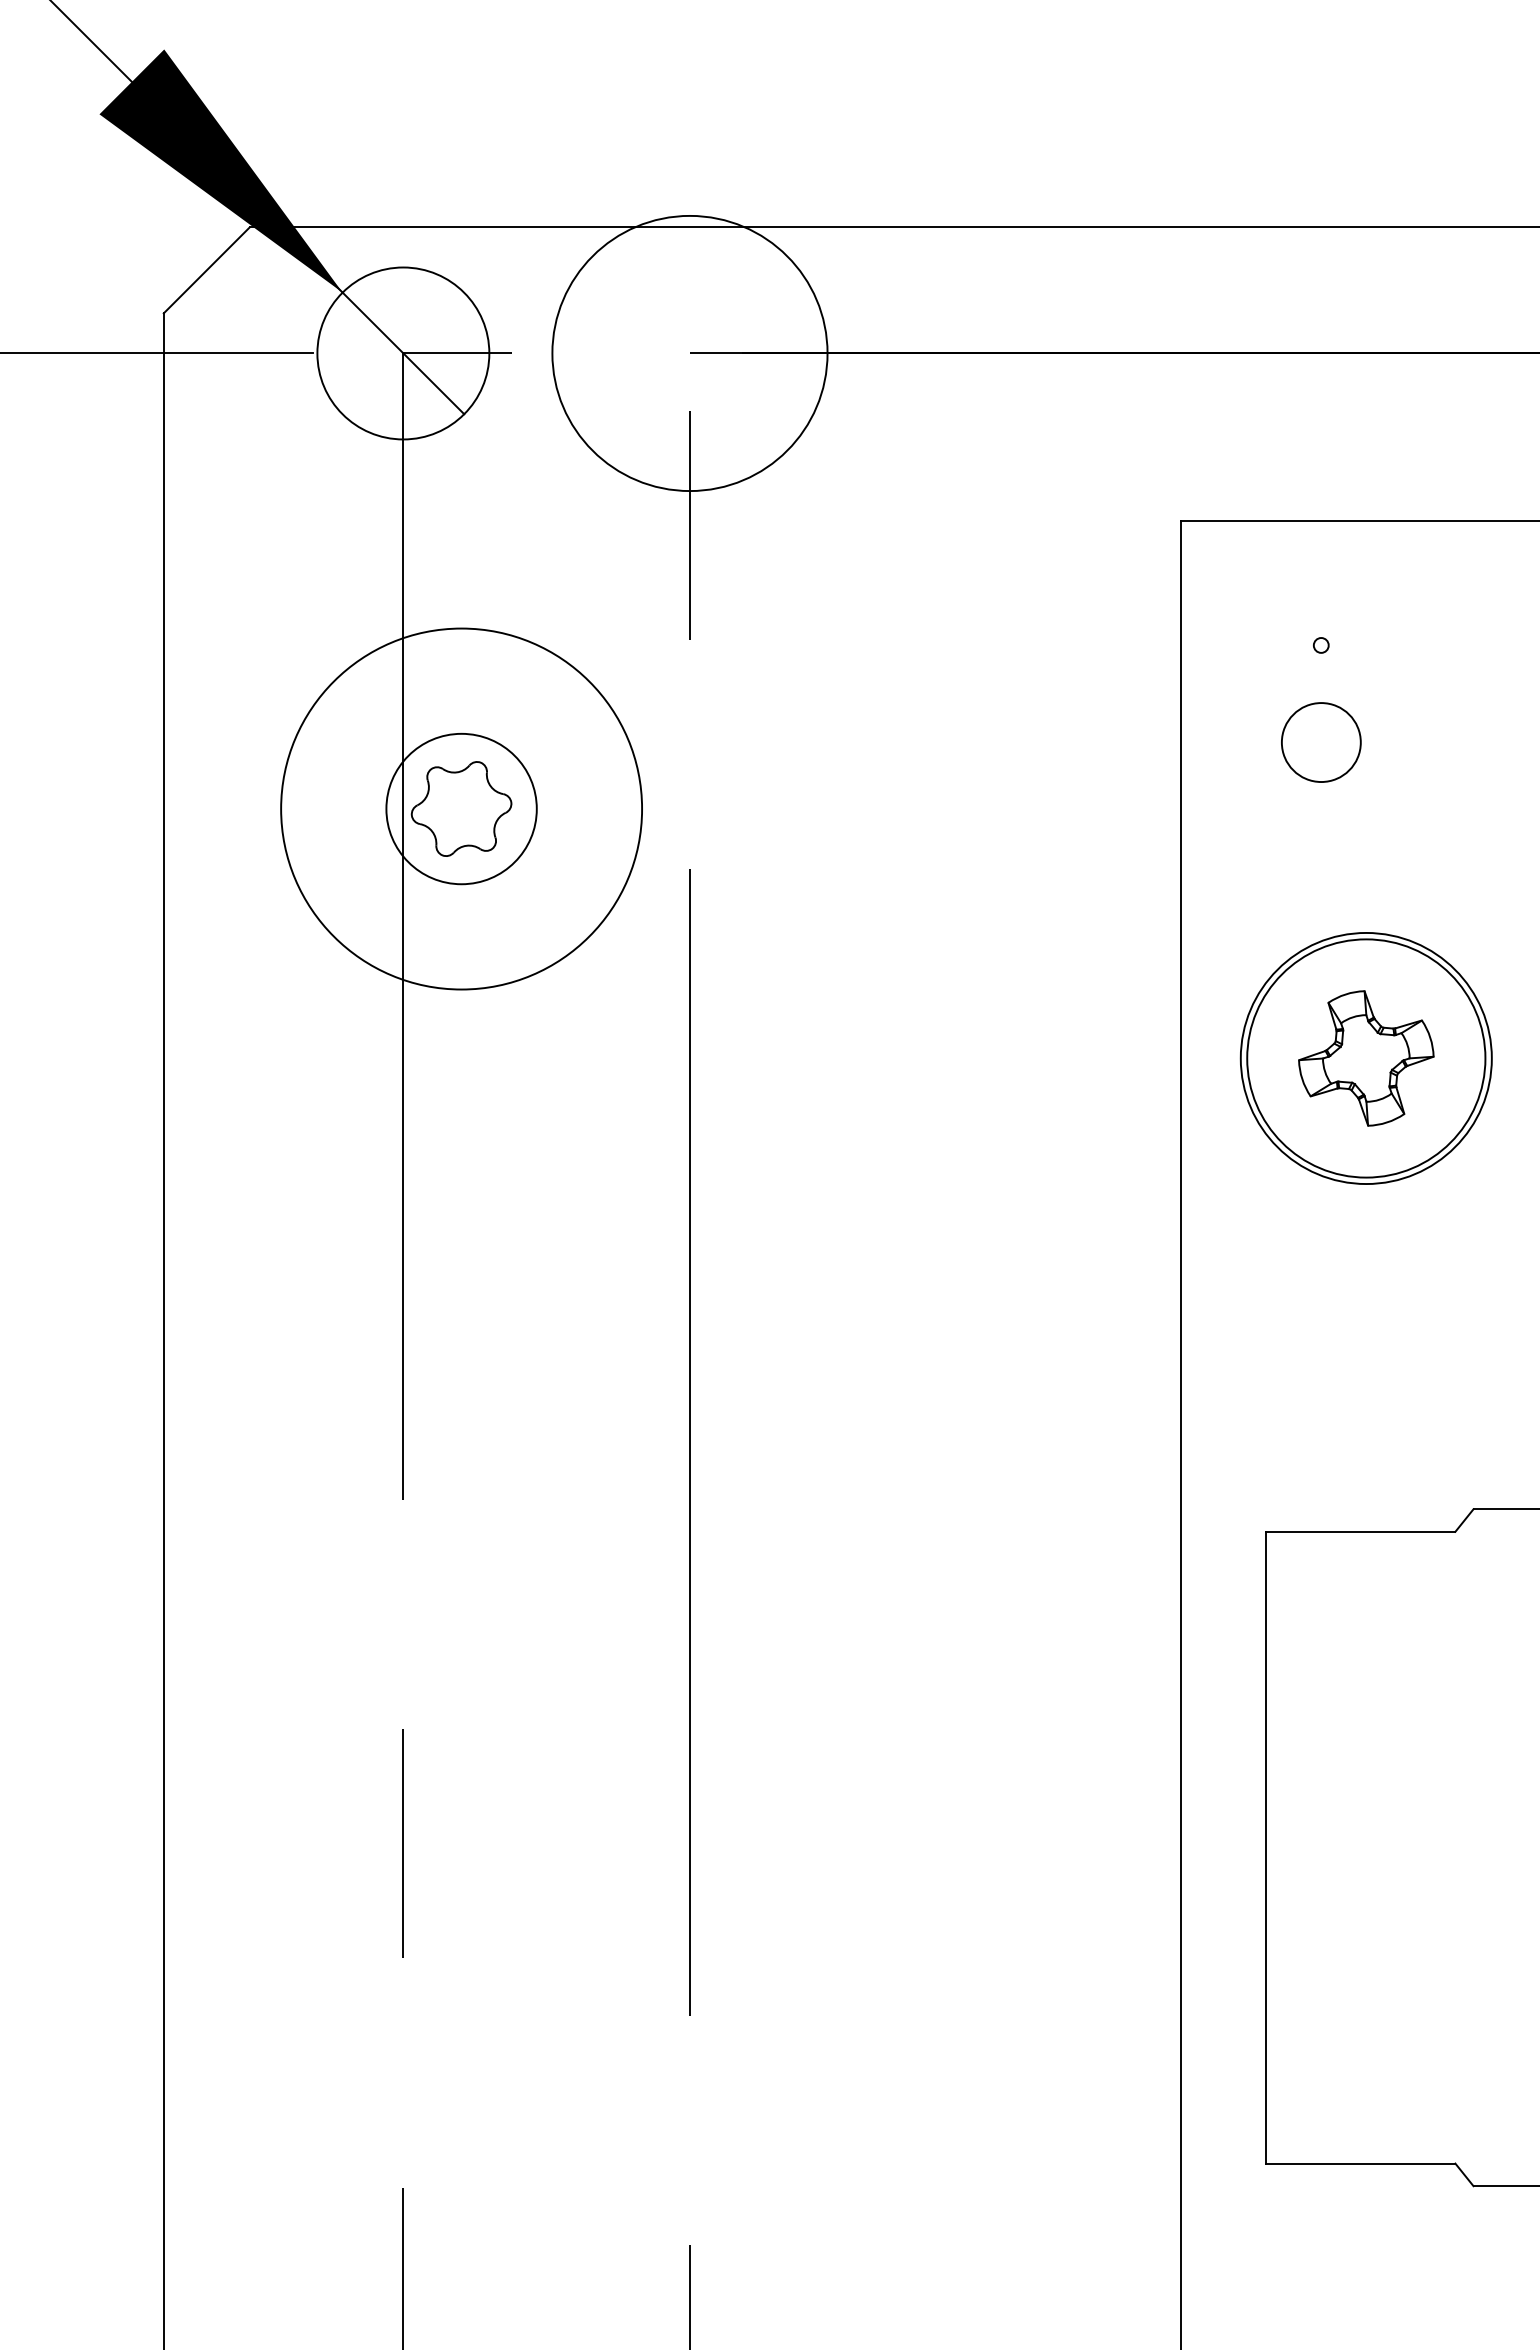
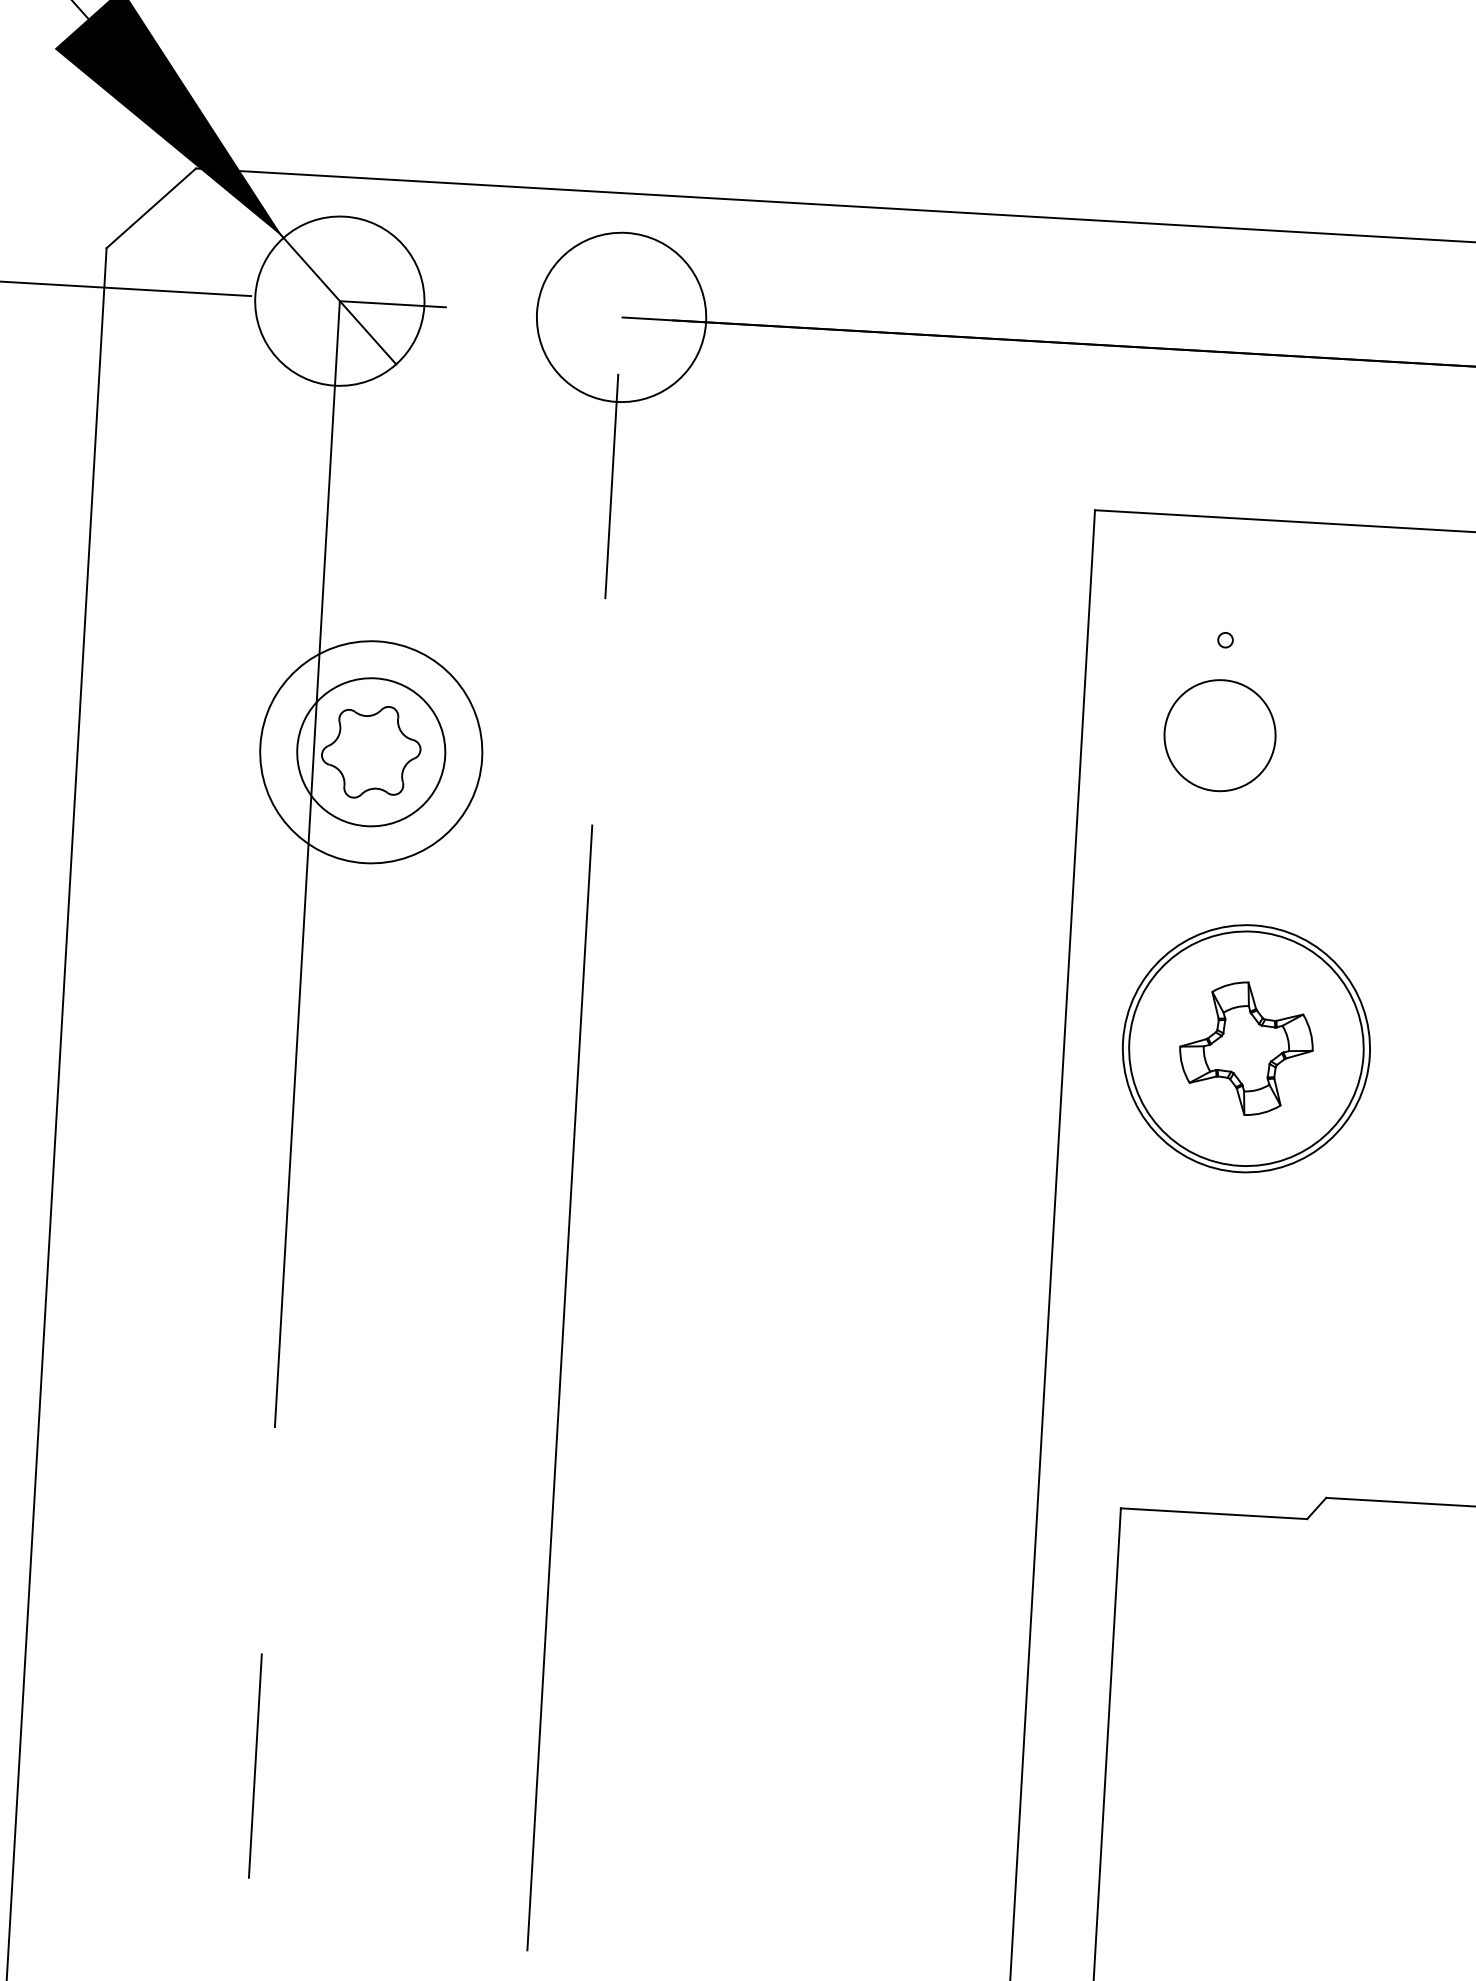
circle: (689, 353) -> (621, 317), size x0.62
circle: (1321, 742) -> (1220, 735), size x1.43
circle: (461, 808) -> (371, 751), size x0.62

